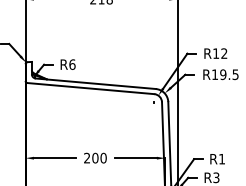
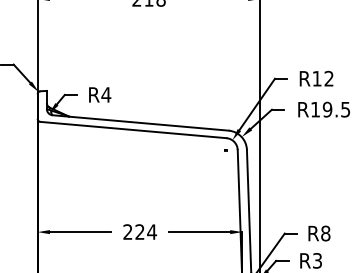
text: (72, 64) -> (106, 94), R6 -> R4
text: (99, 157) -> (146, 231), 200 -> 224
text: (221, 158) -> (324, 232), R1 -> R8

